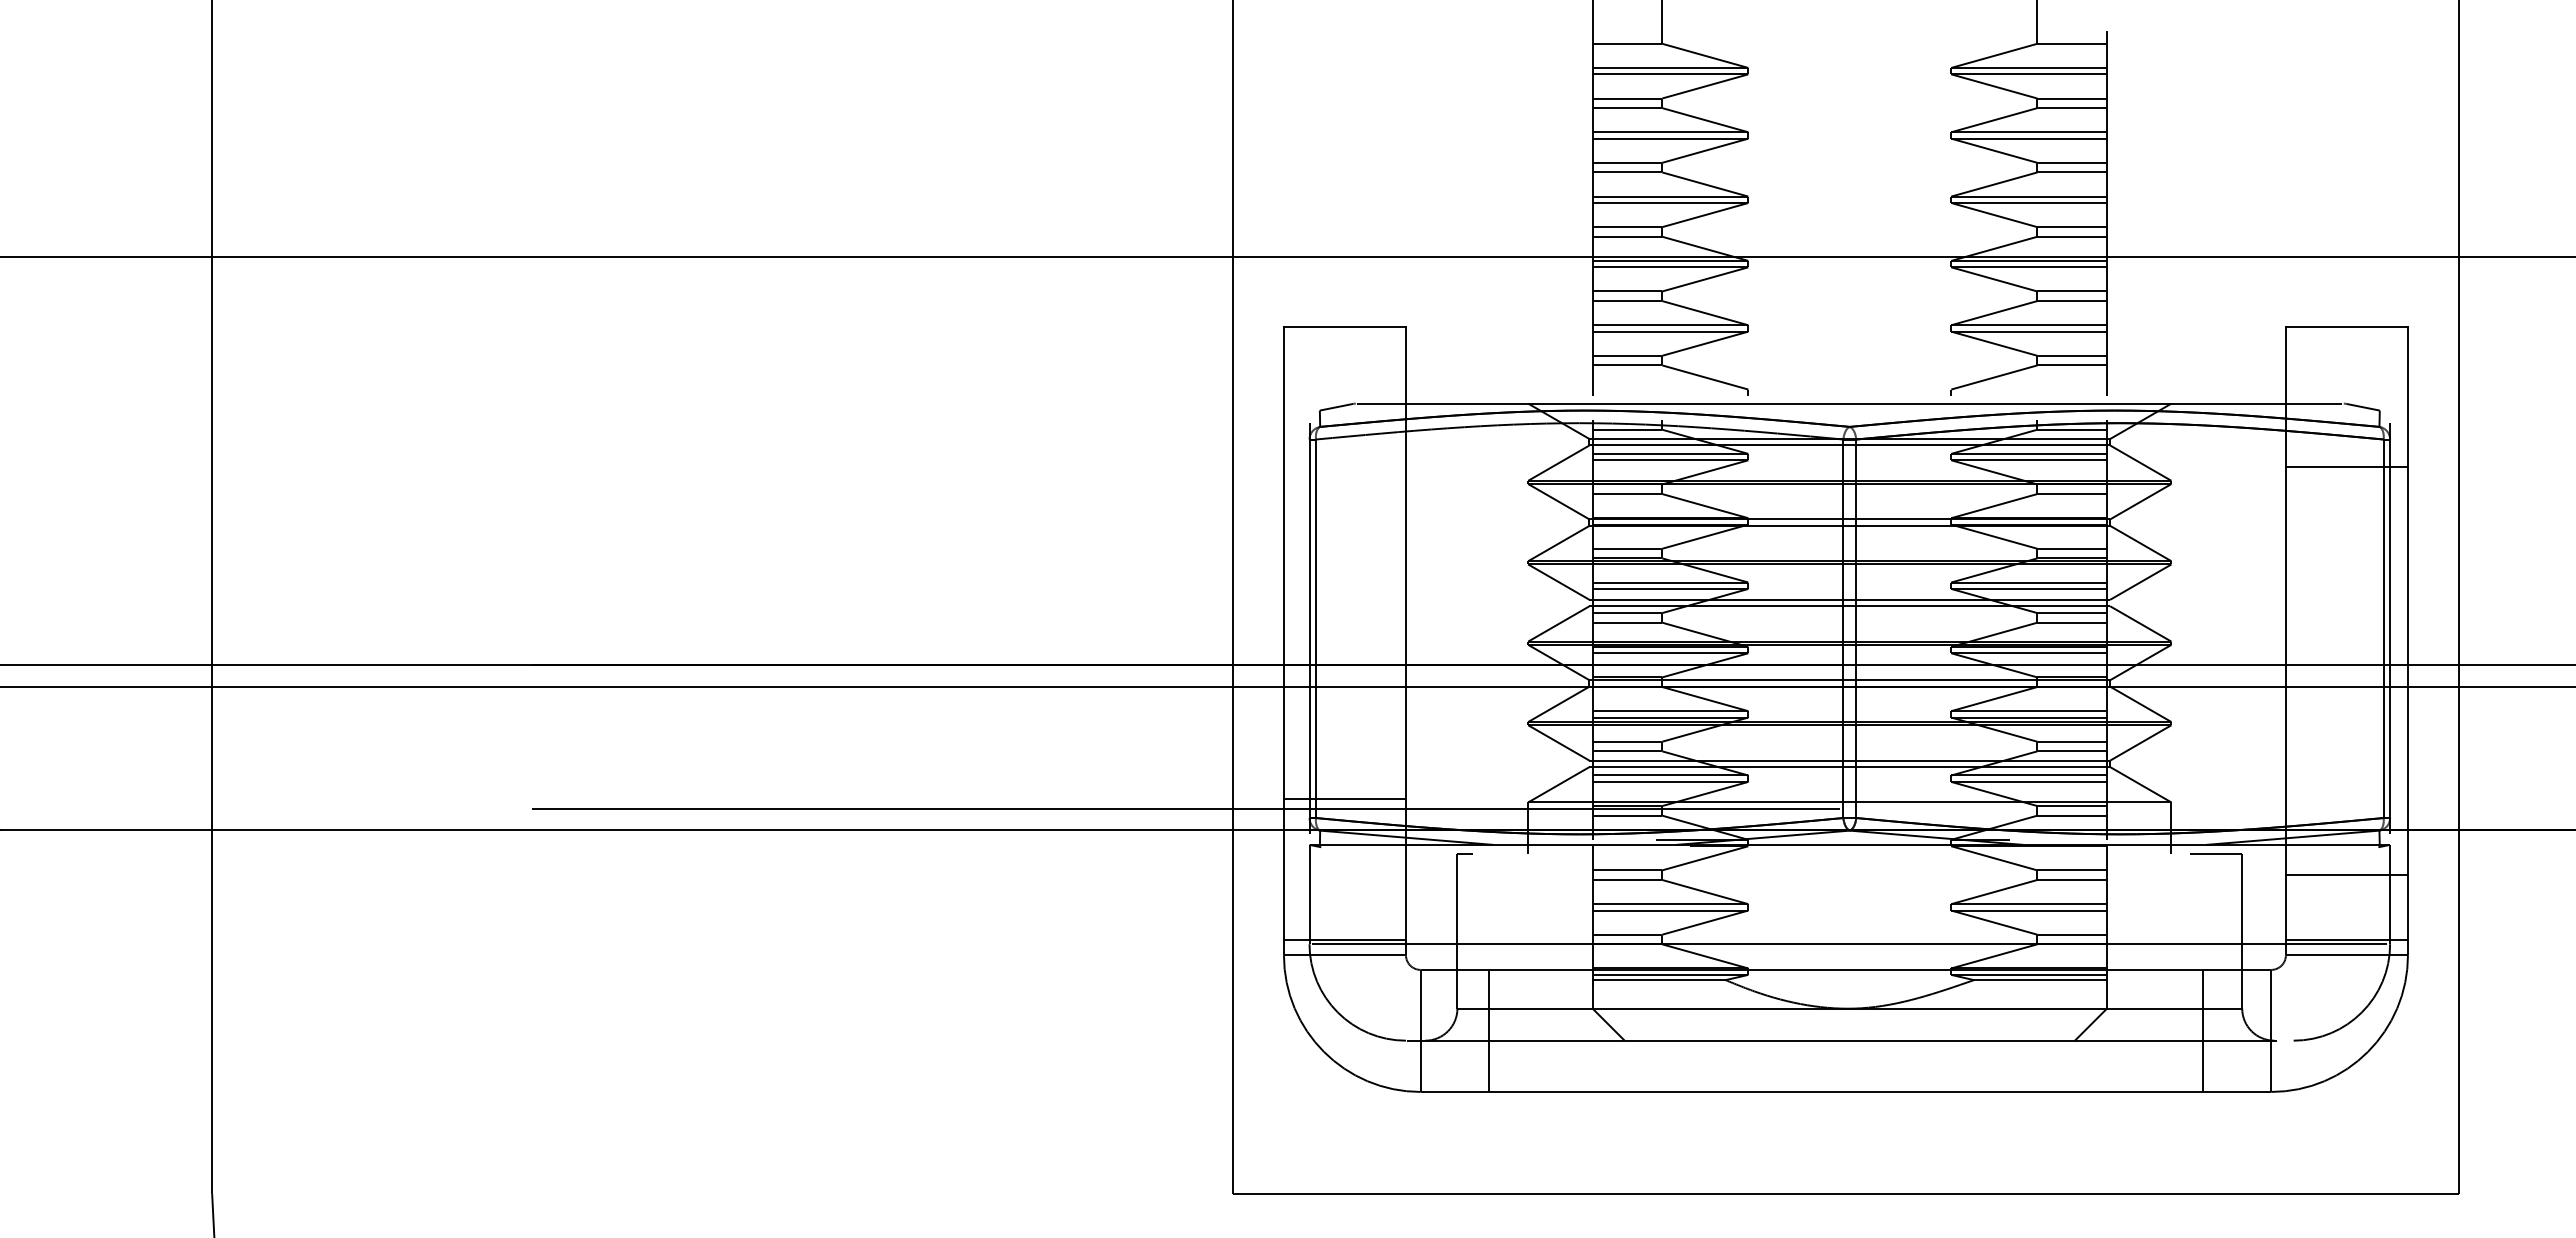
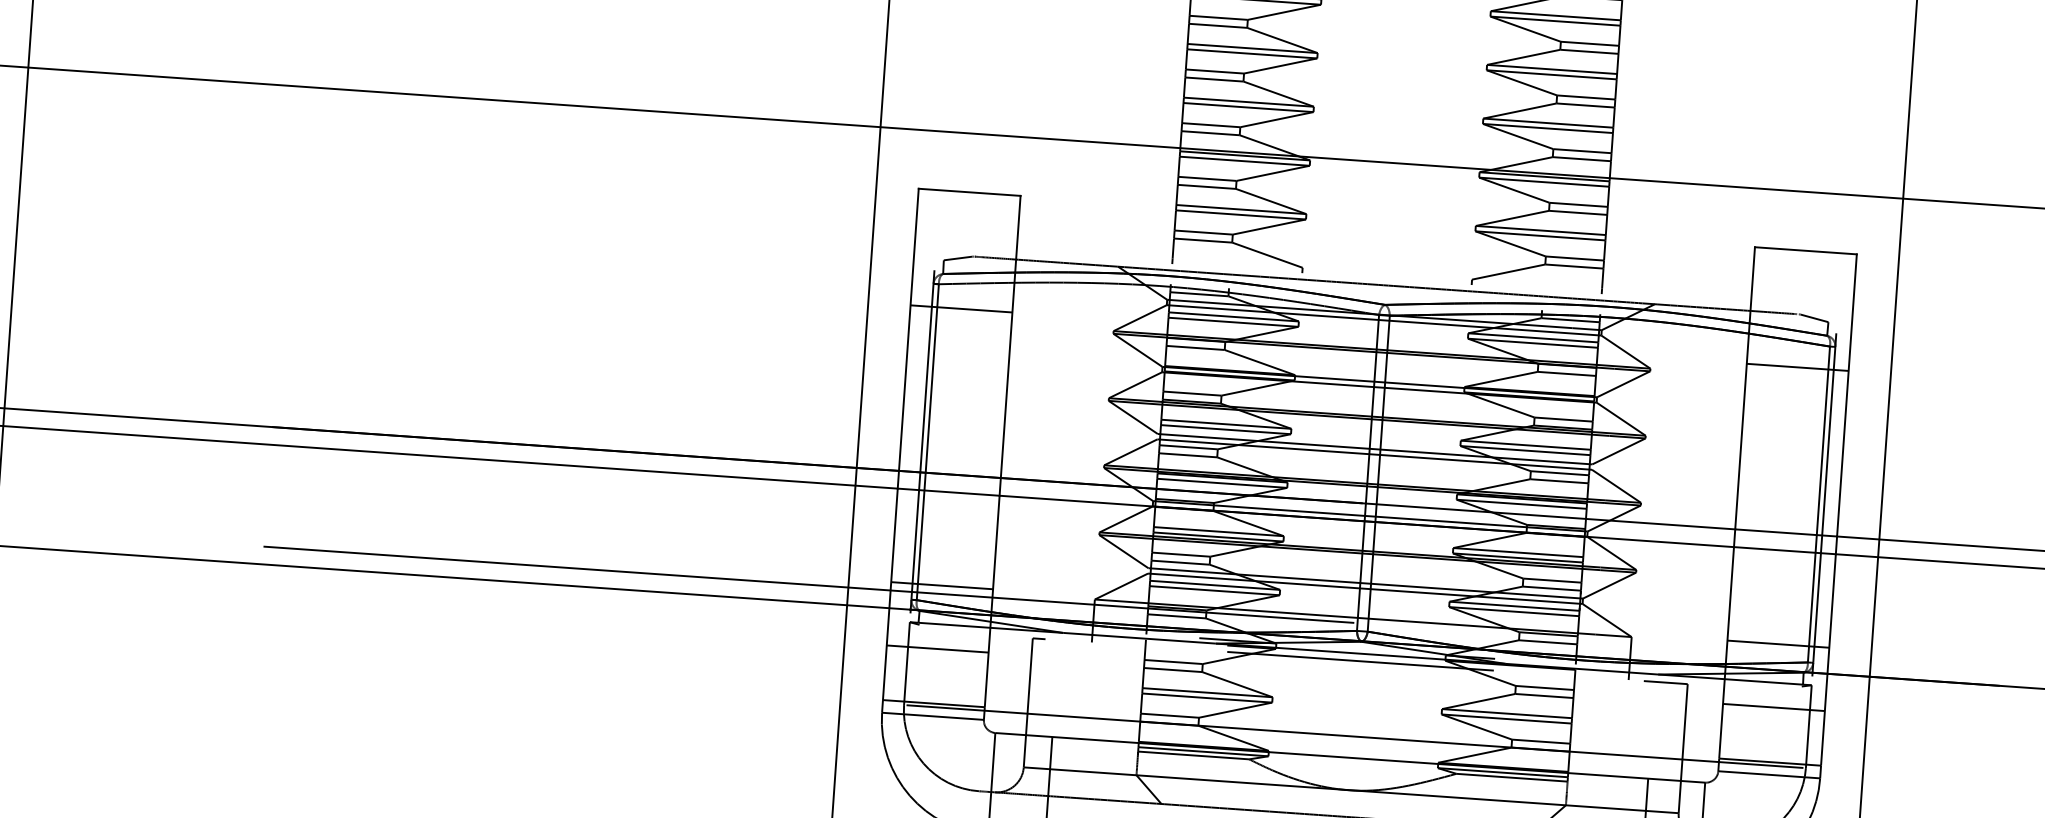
line: (1344, 467) -> (961, 309), added
line: (2346, 798) -> (1778, 643), added
line: (1849, 853) -> (1360, 660), added
line: (1344, 874) -> (937, 648), added

